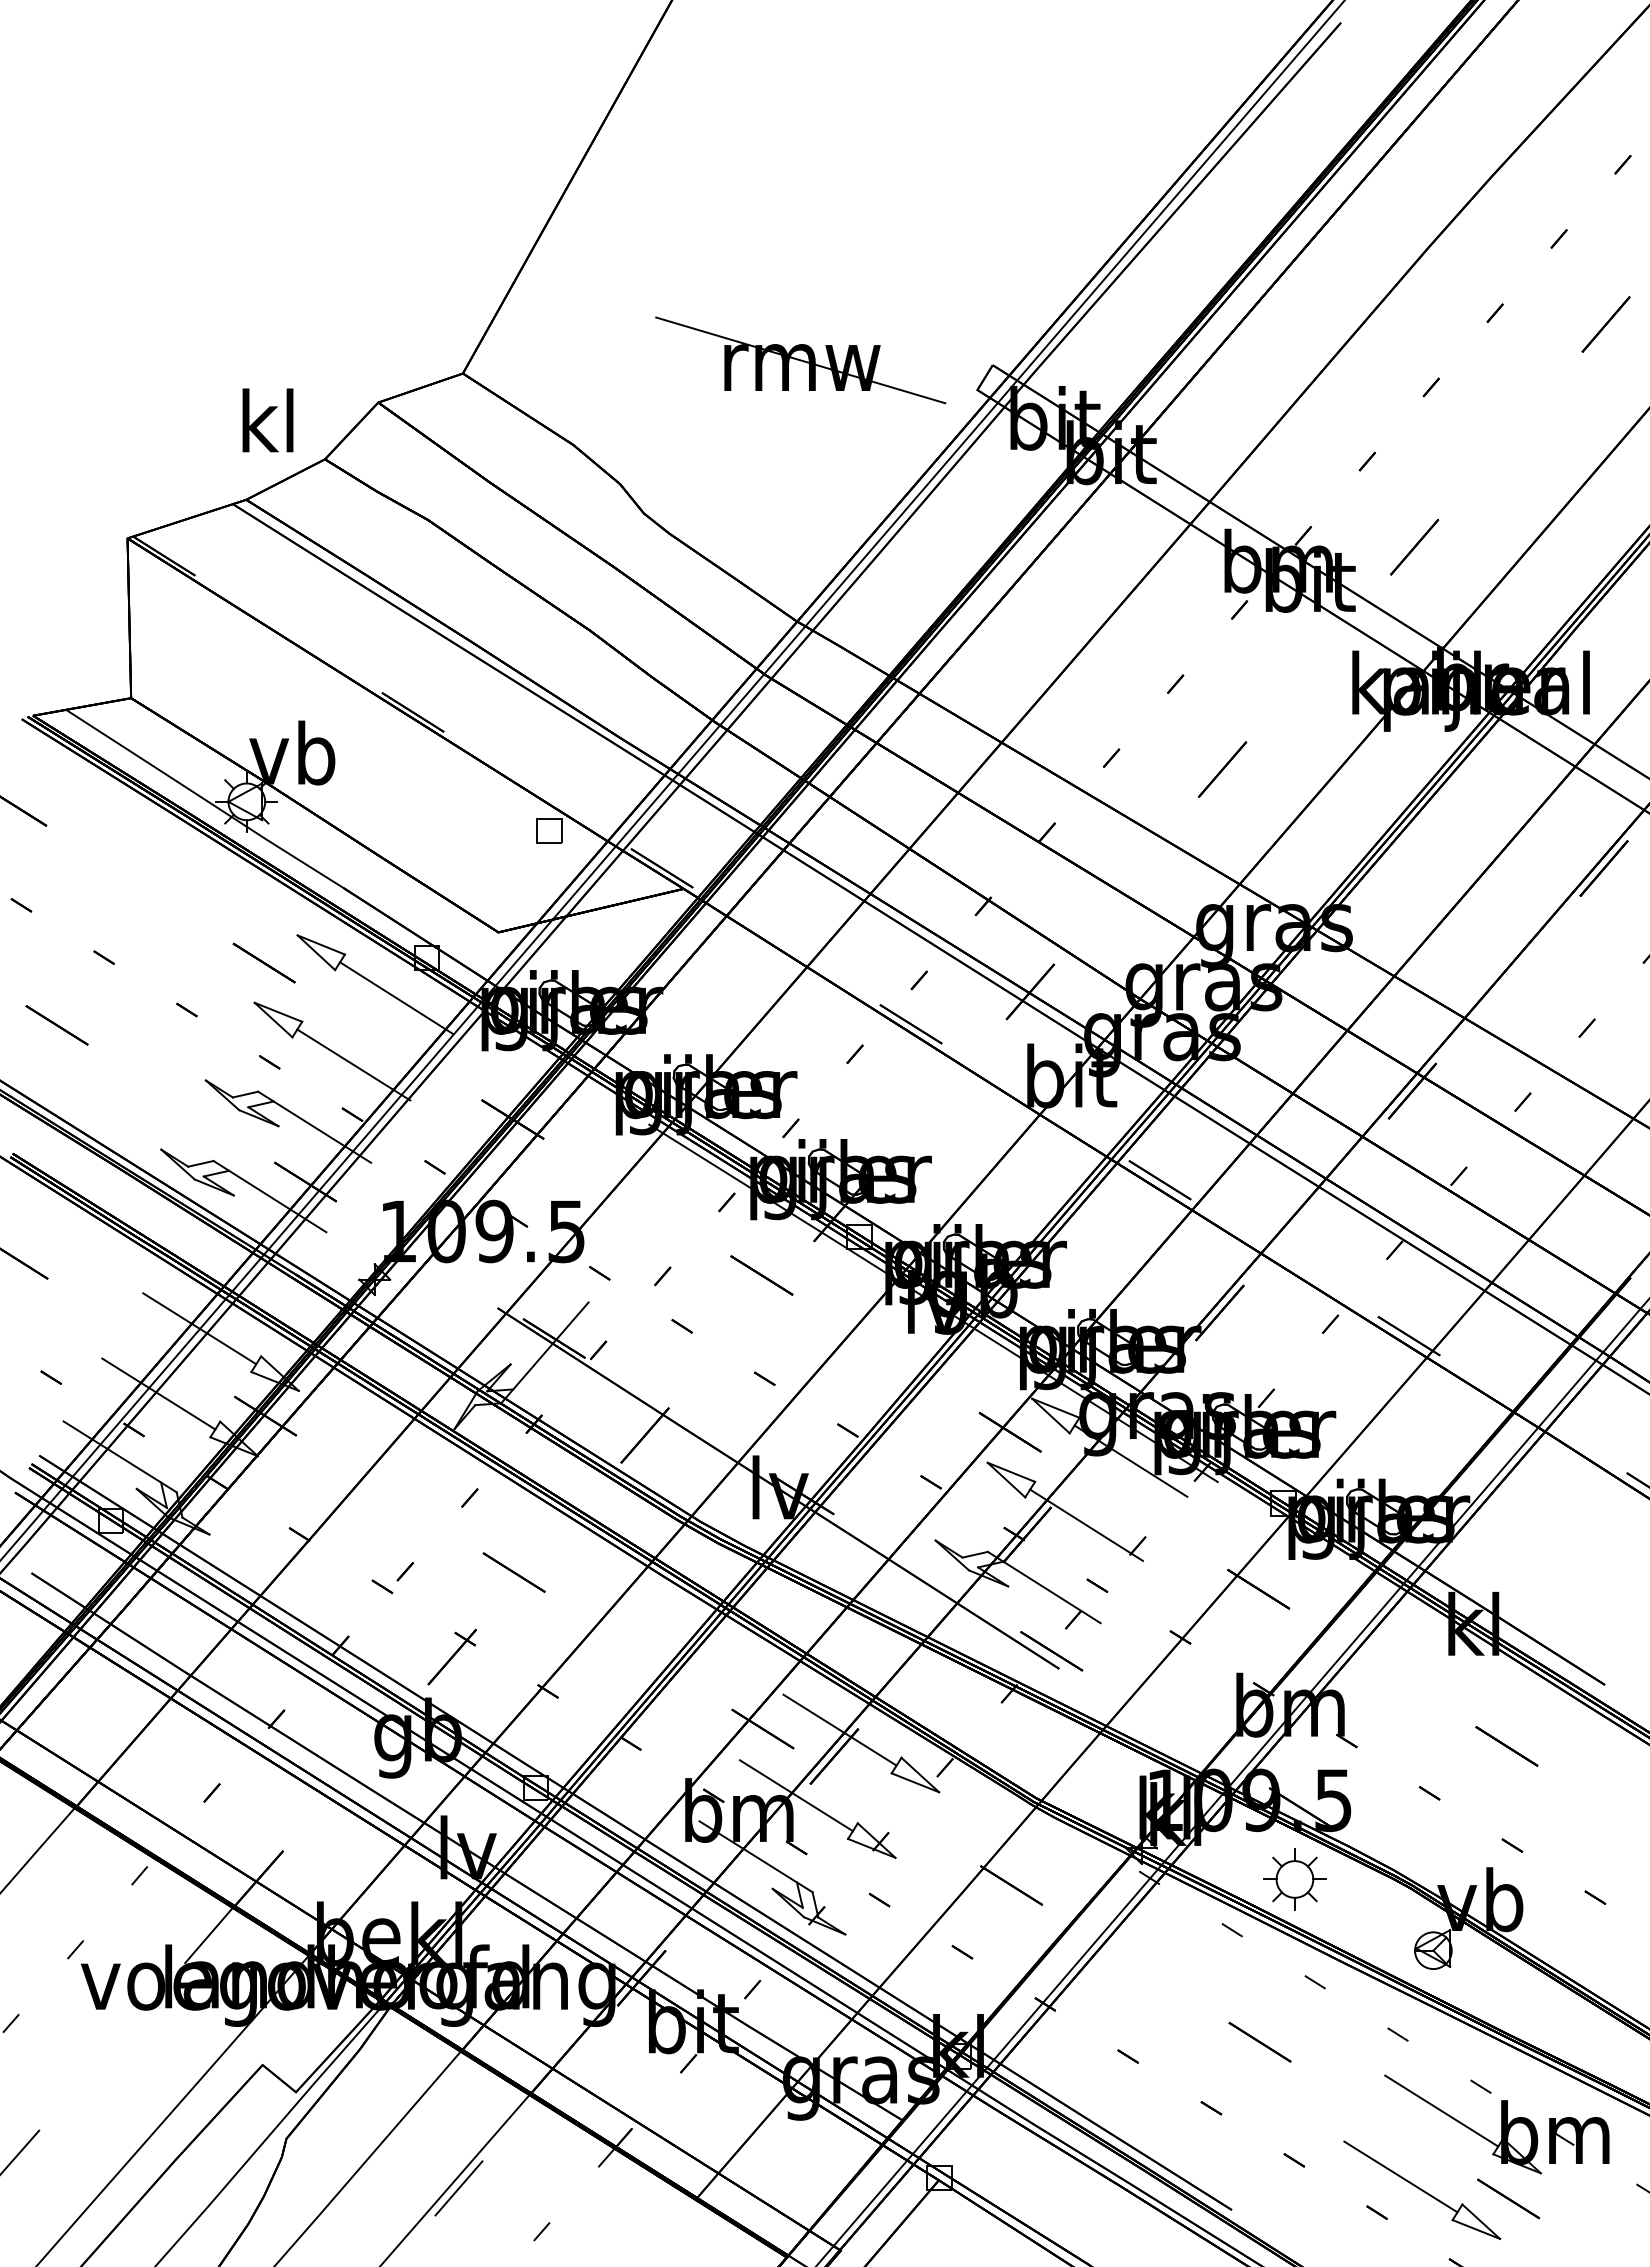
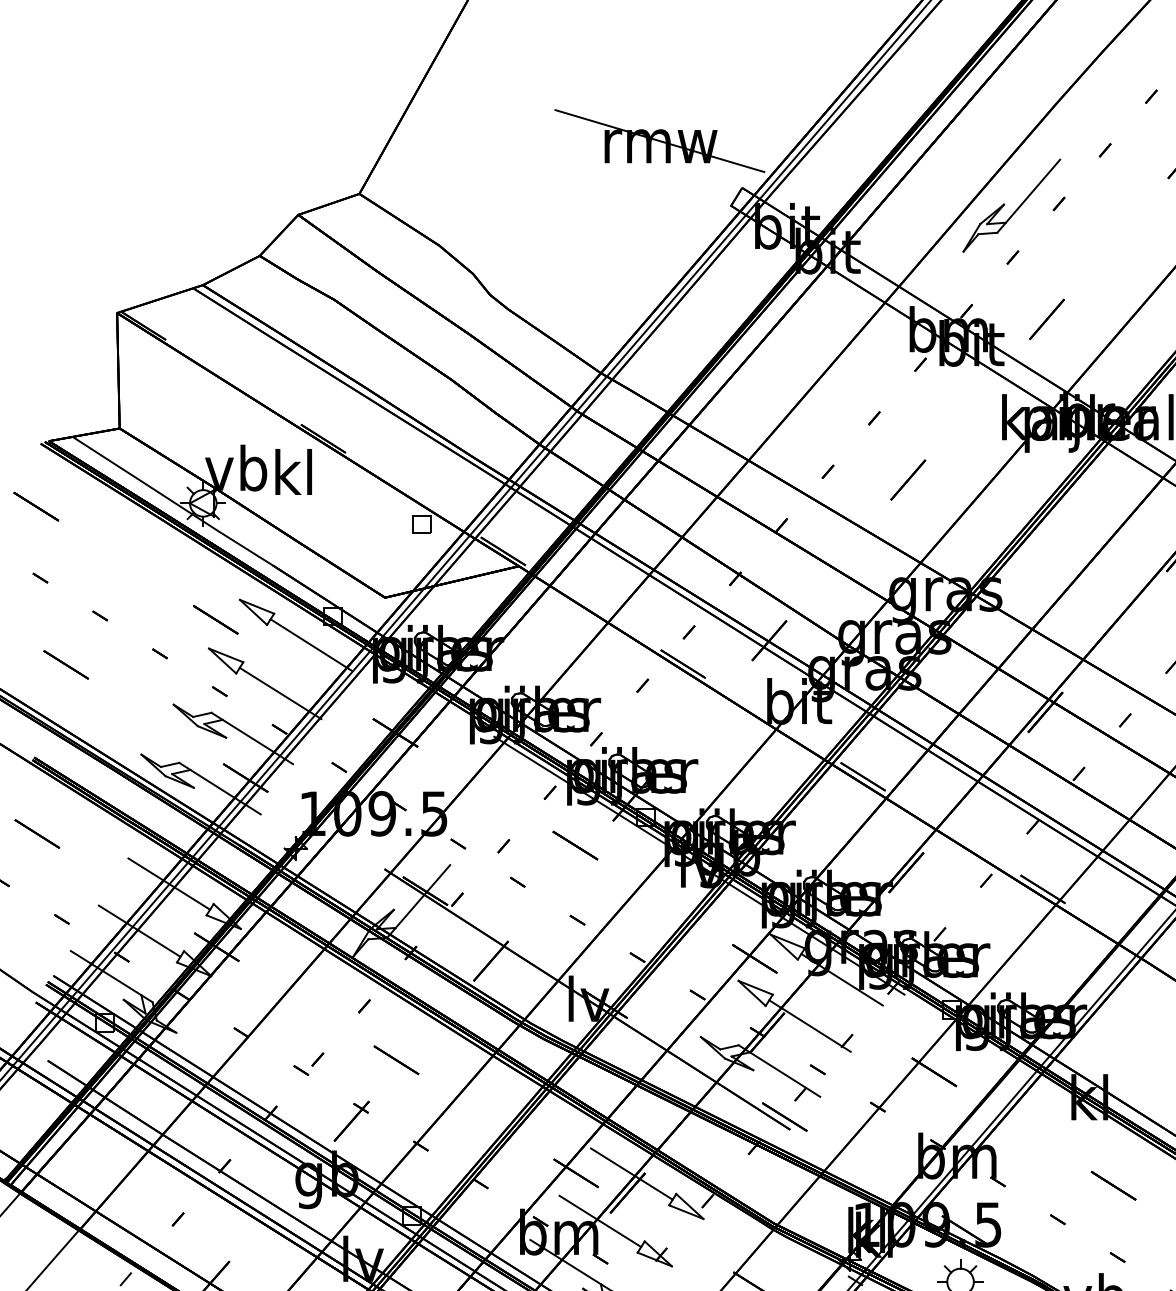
part: (800, 360) -> (659, 141), moved
part: (1371, 395) -> (1015, 209), added
text: (267, 420) -> (293, 472), moved

